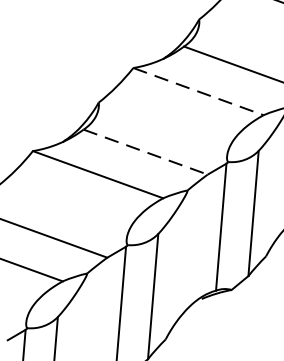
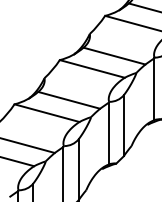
line: (198, 90) -> (92, 68), dashed -> solid
line: (146, 152) -> (69, 100), dashed -> solid

